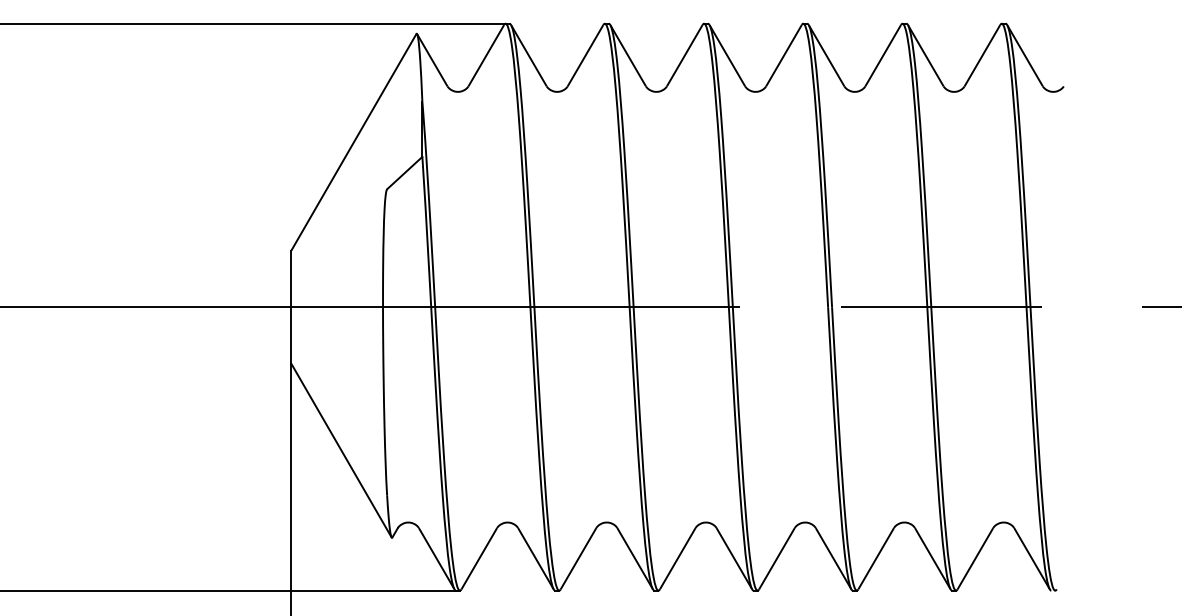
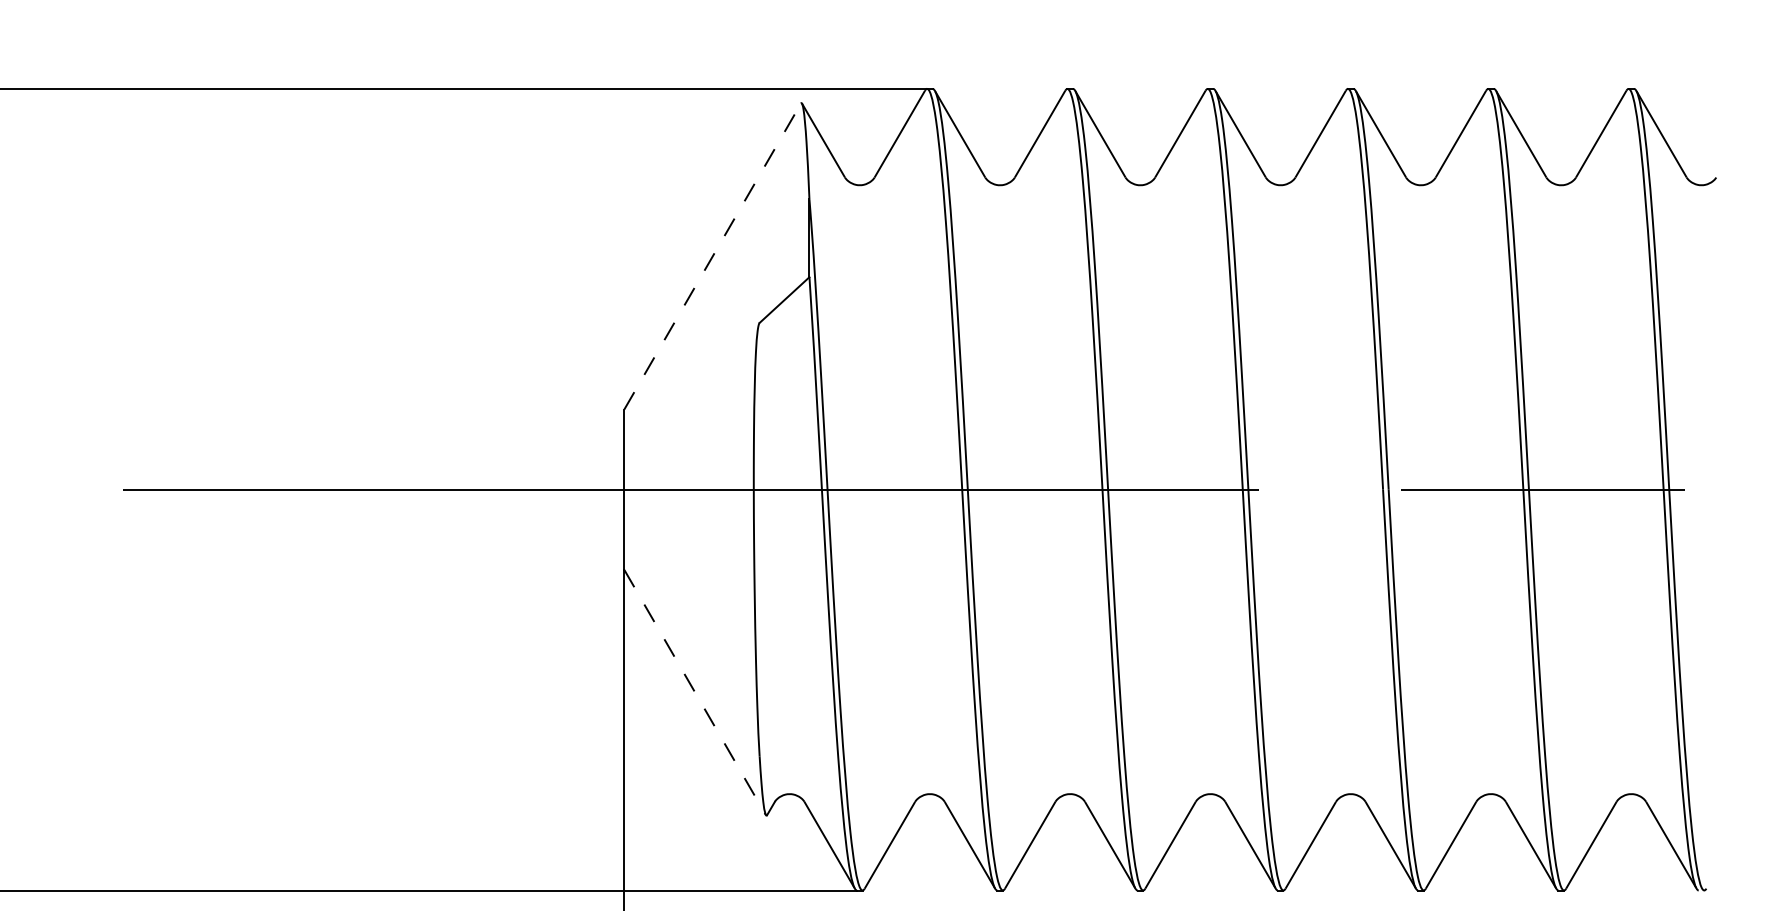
line: (353, 142) -> (712, 256), solid -> dashed
line: (341, 450) -> (695, 692), solid -> dashed

